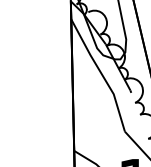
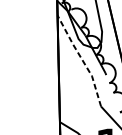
line: (101, 73) -> (82, 59), solid -> dashed

